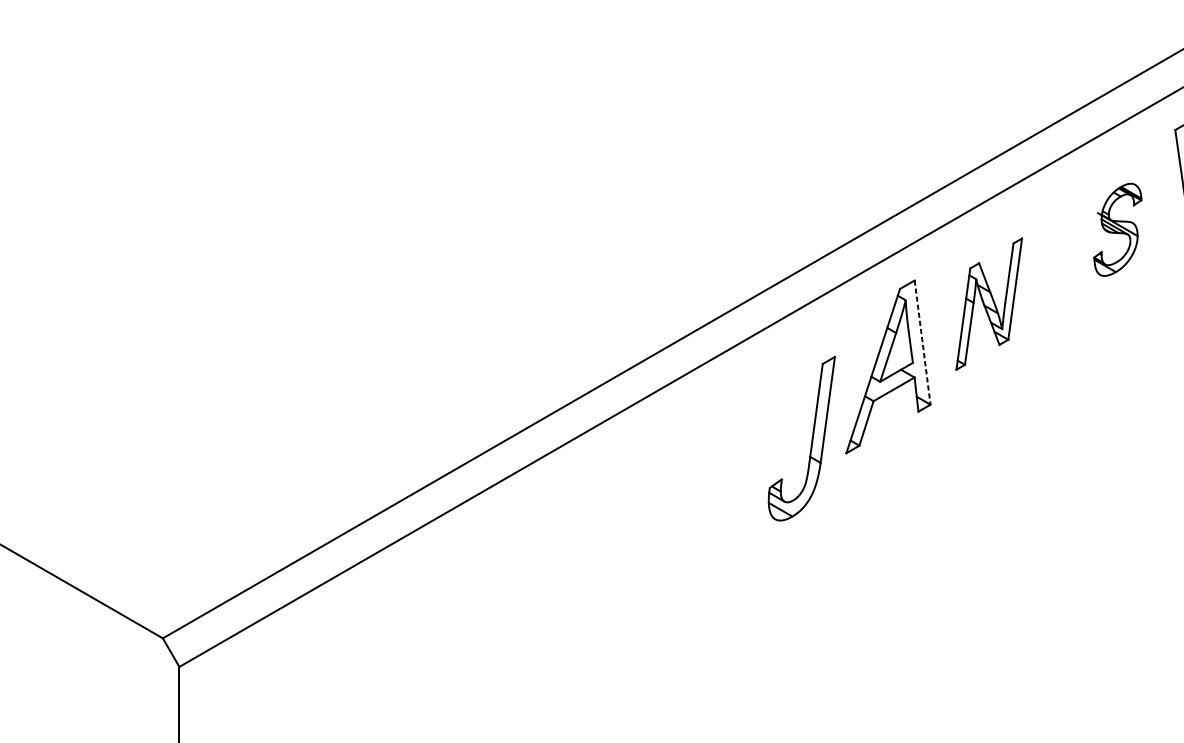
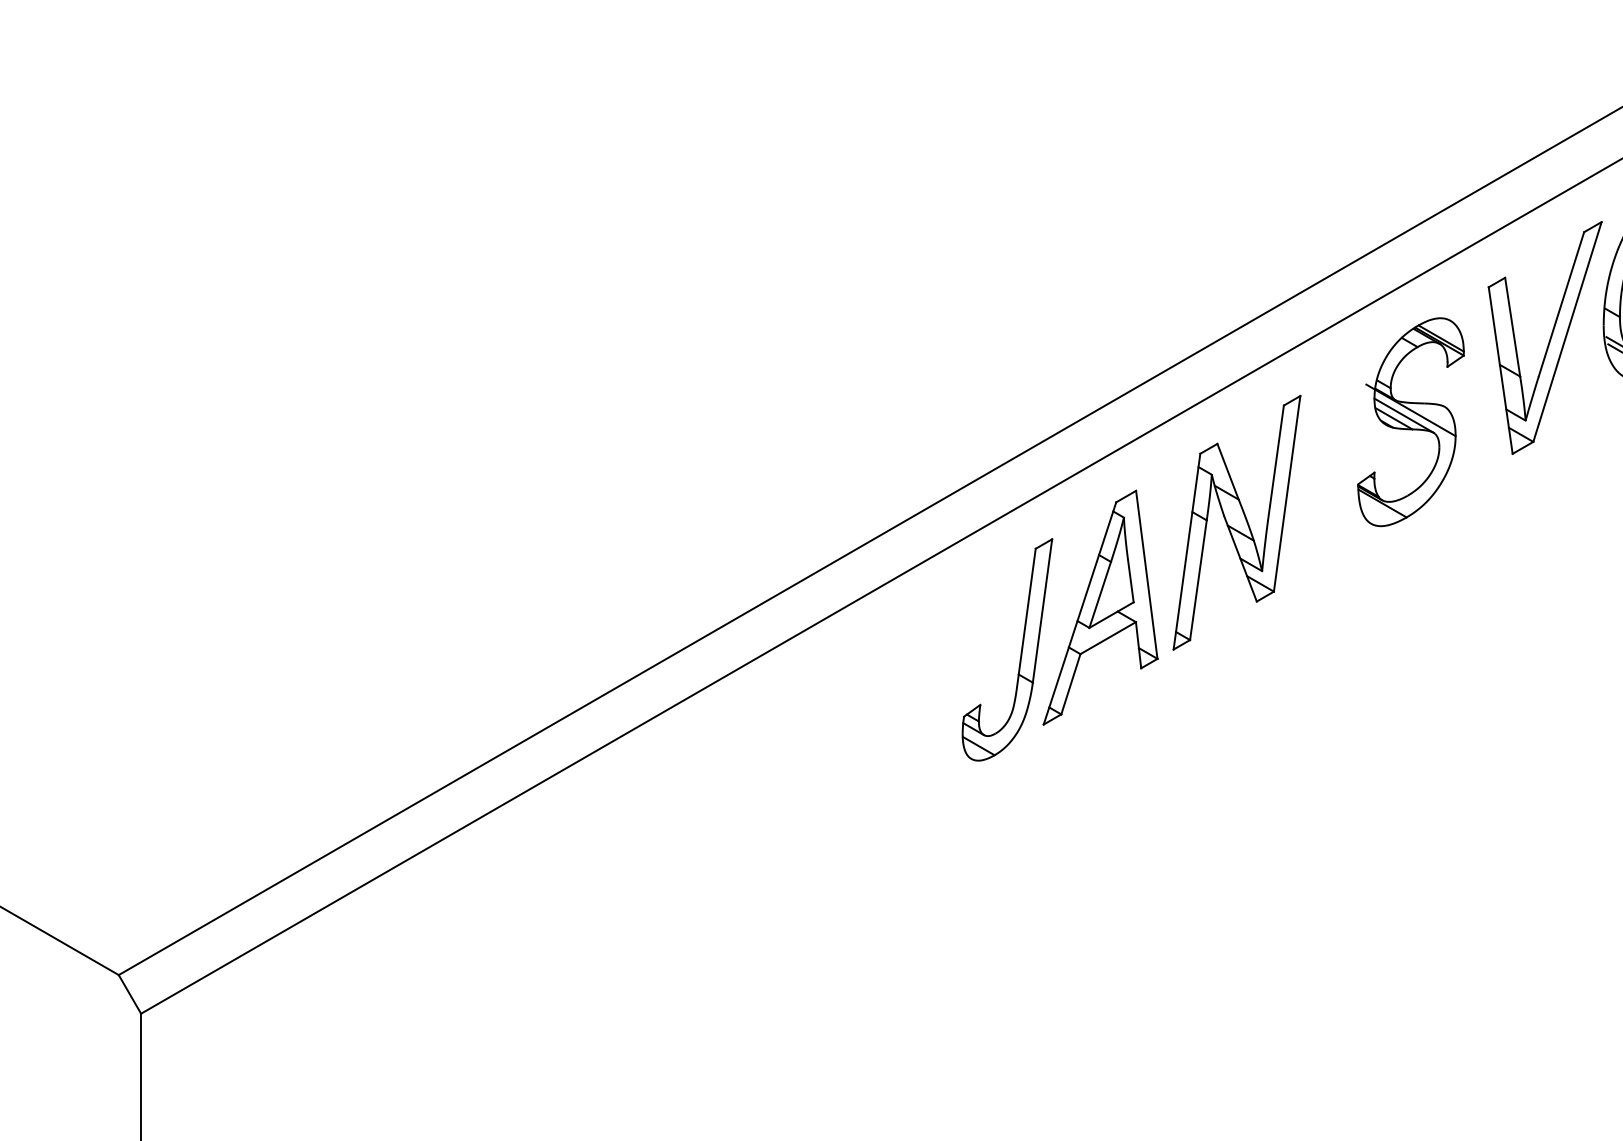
part: (1117, 230) -> (1410, 422), size x1.67
part: (988, 303) -> (1236, 522), size x1.43
line: (922, 342) -> (1146, 574), dashed -> solid
part: (811, 440) -> (1020, 652), moved

